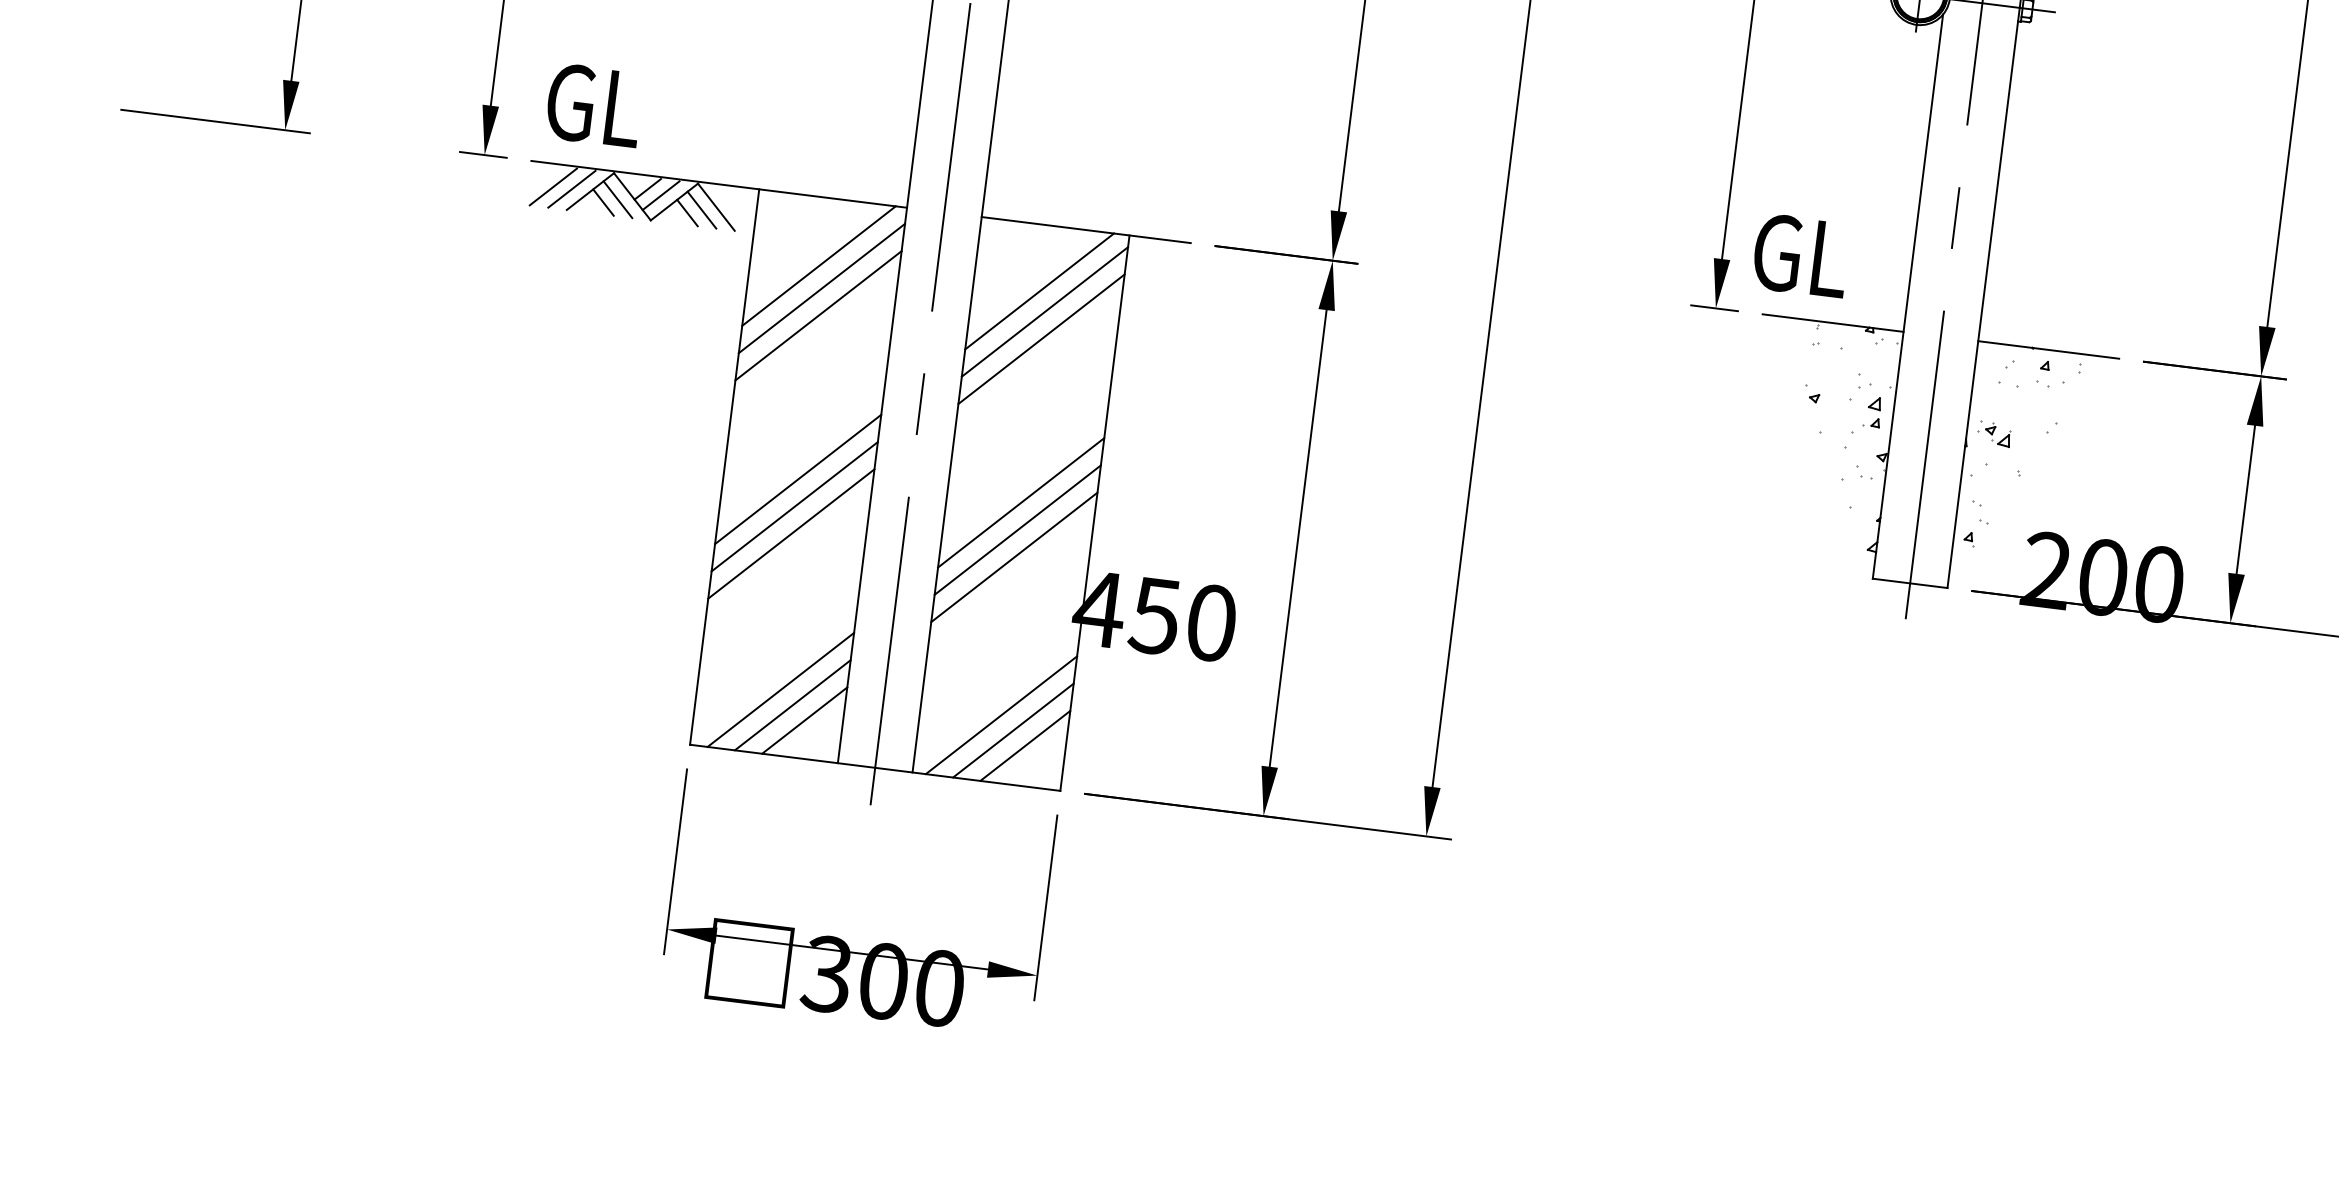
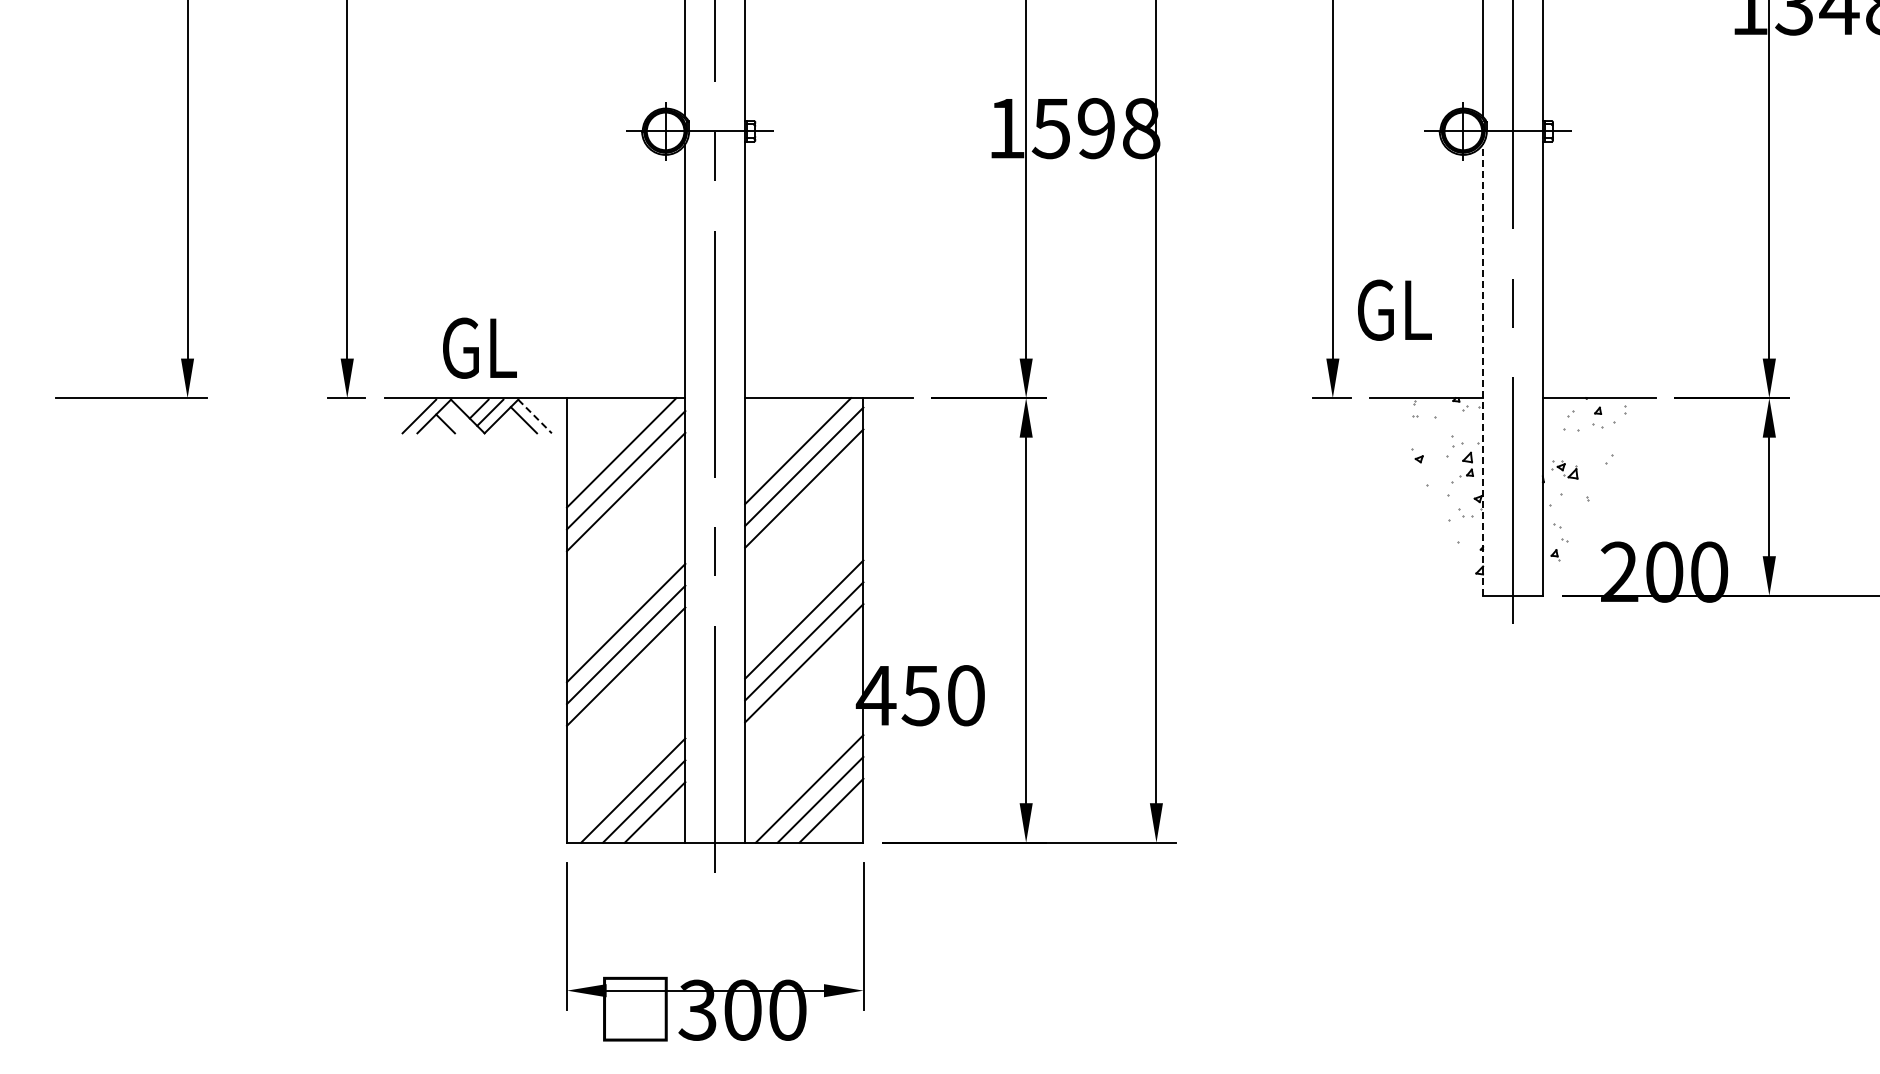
text: (594, 104) -> (479, 347), moved
line: (553, 186) -> (404, 416), removed
line: (617, 200) -> (456, 420), removed
line: (716, 207) -> (535, 416), solid -> dashed
line: (687, 212) -> (512, 423), removed
text: (1800, 254) -> (1394, 309), moved
line: (1908, 296) -> (1483, 369), solid -> dashed

